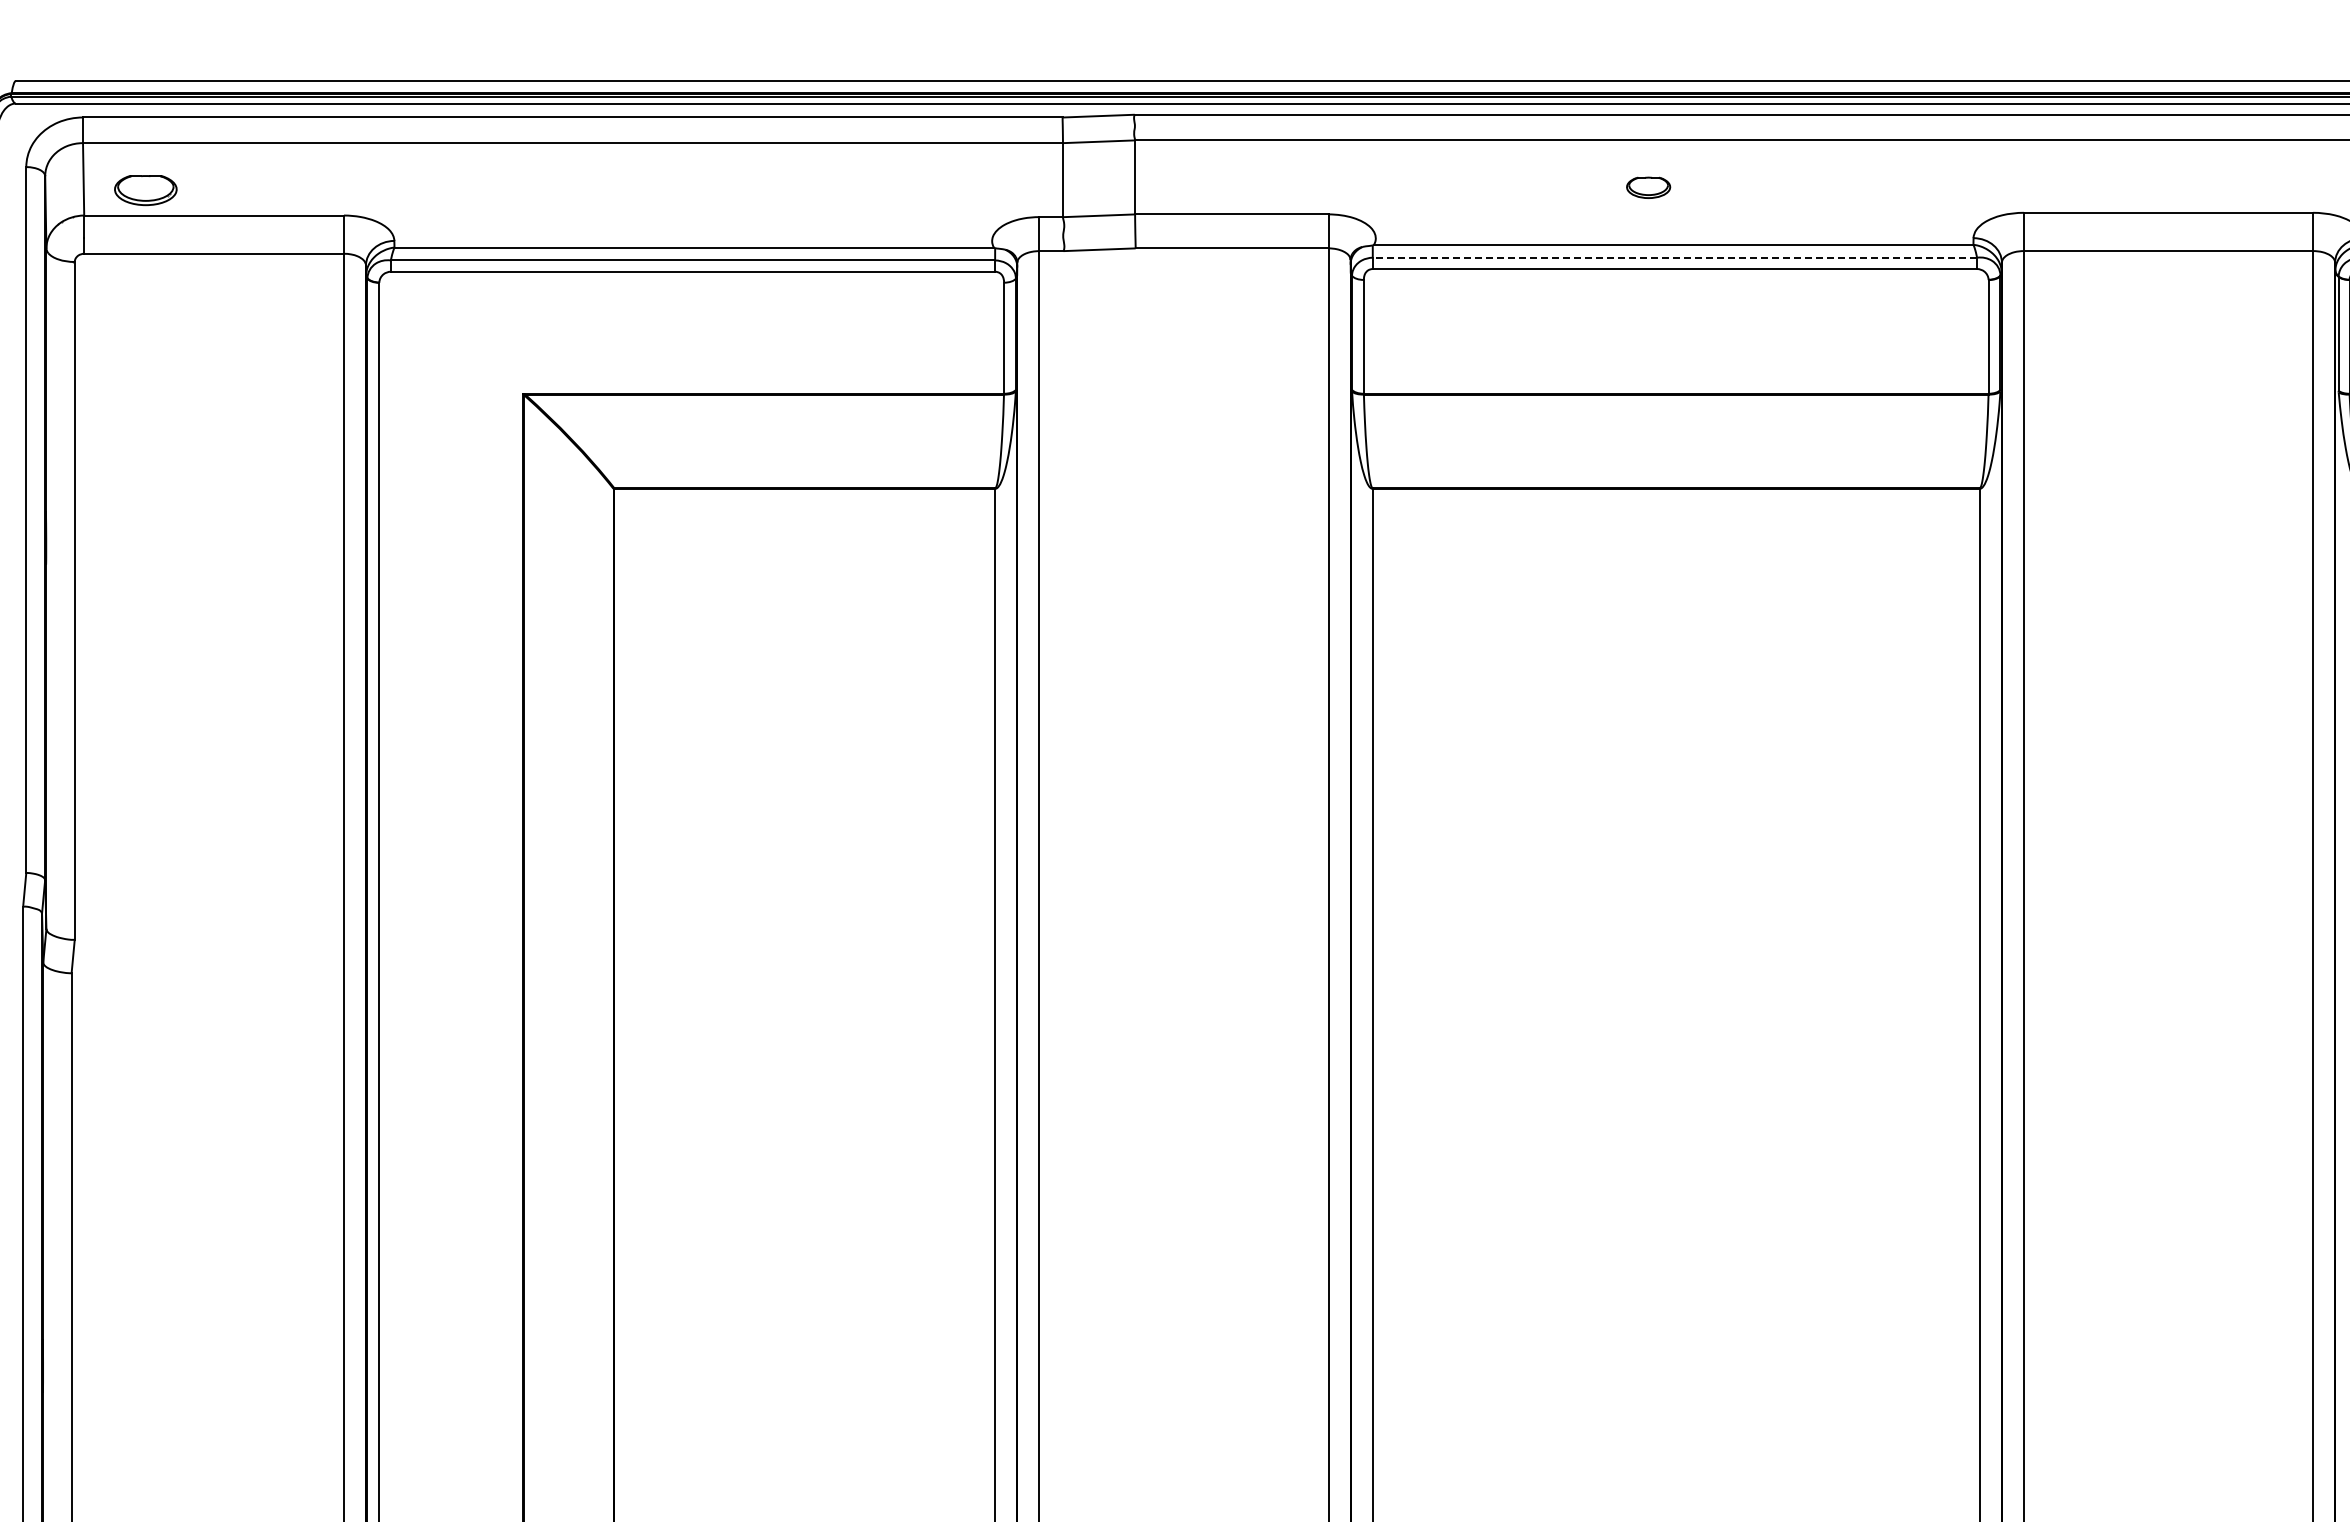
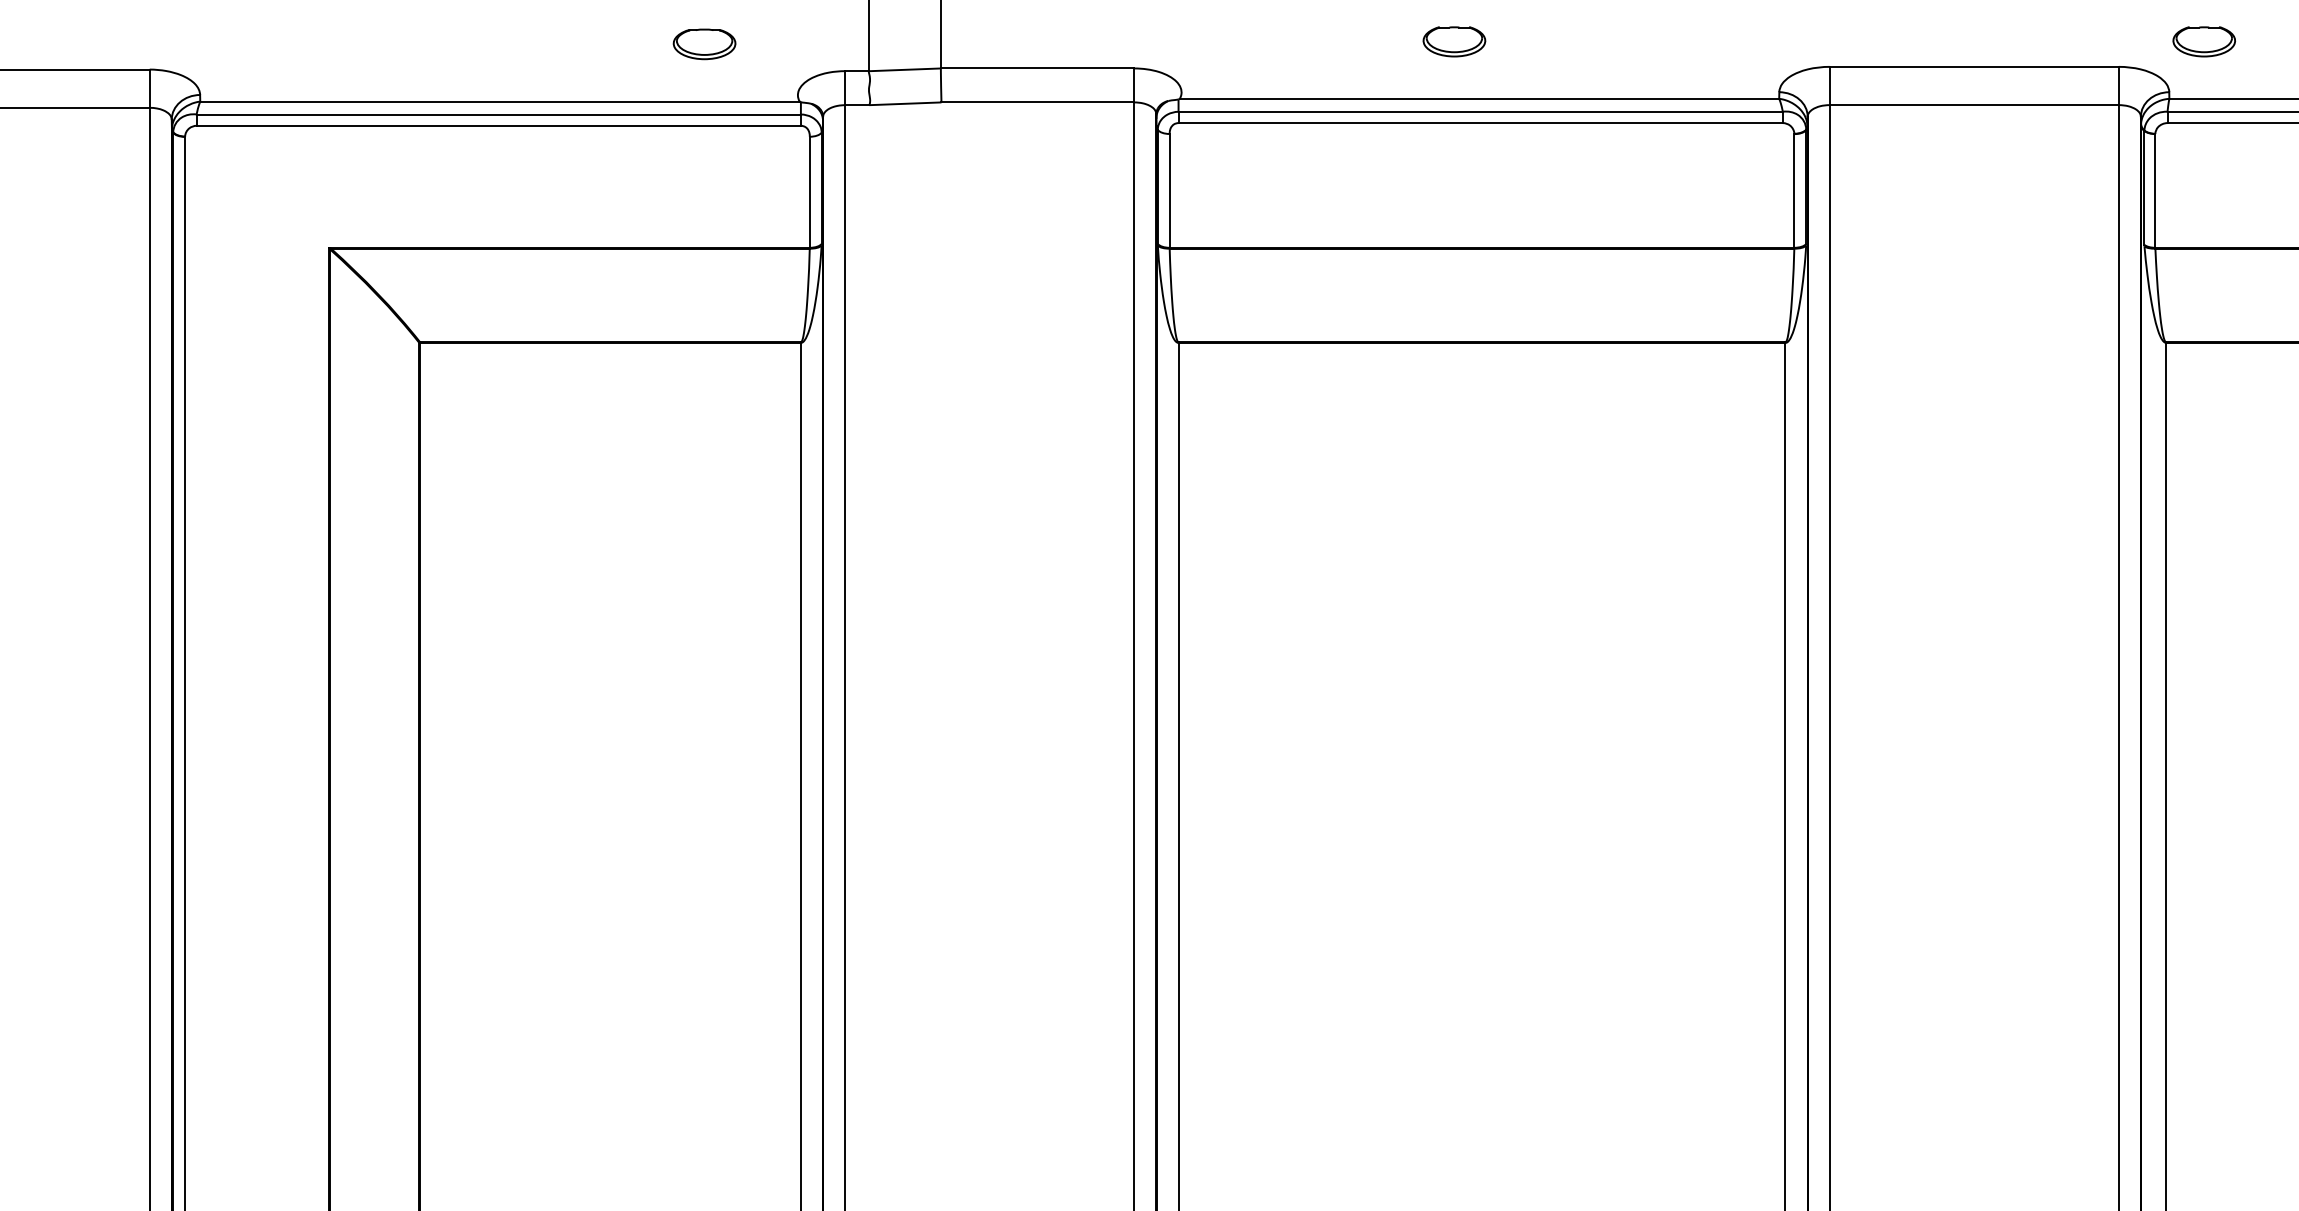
part: (1648, 187) -> (1454, 41), size x1.43
part: (898, 190) -> (704, 44), added
line: (1674, 257) -> (1480, 111), dashed -> solid

